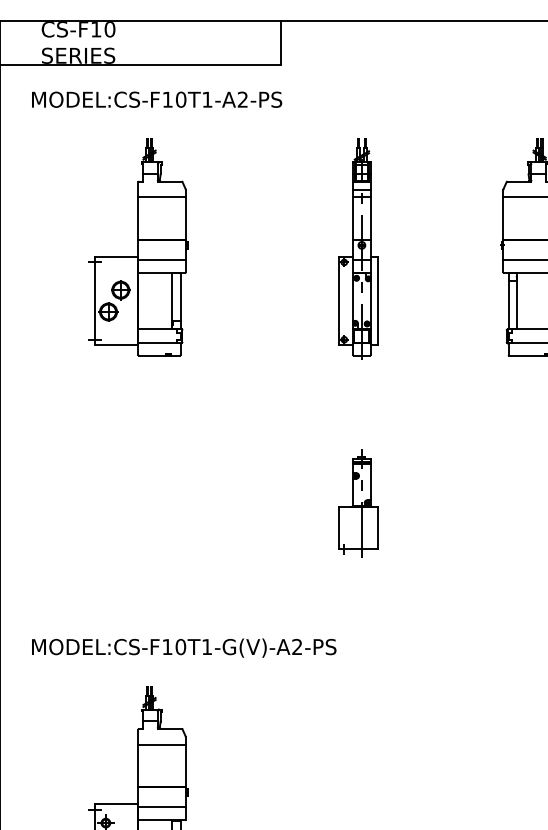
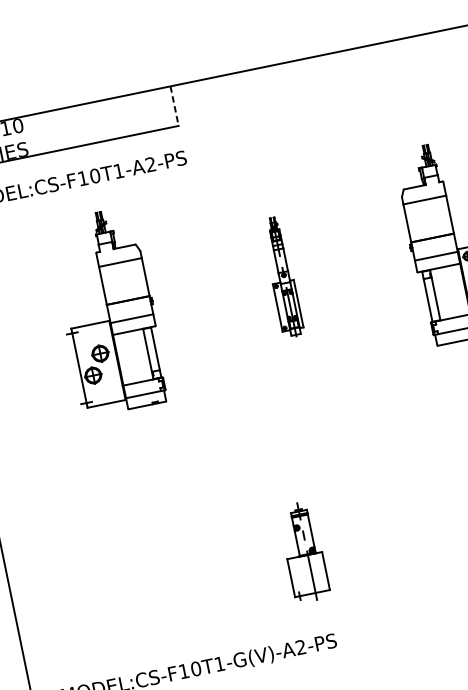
line: (281, 42) -> (174, 105), solid -> dashed
part: (138, 247) -> (108, 311), moved
part: (358, 248) -> (282, 277), size x0.6
part: (358, 503) -> (304, 552), moved

